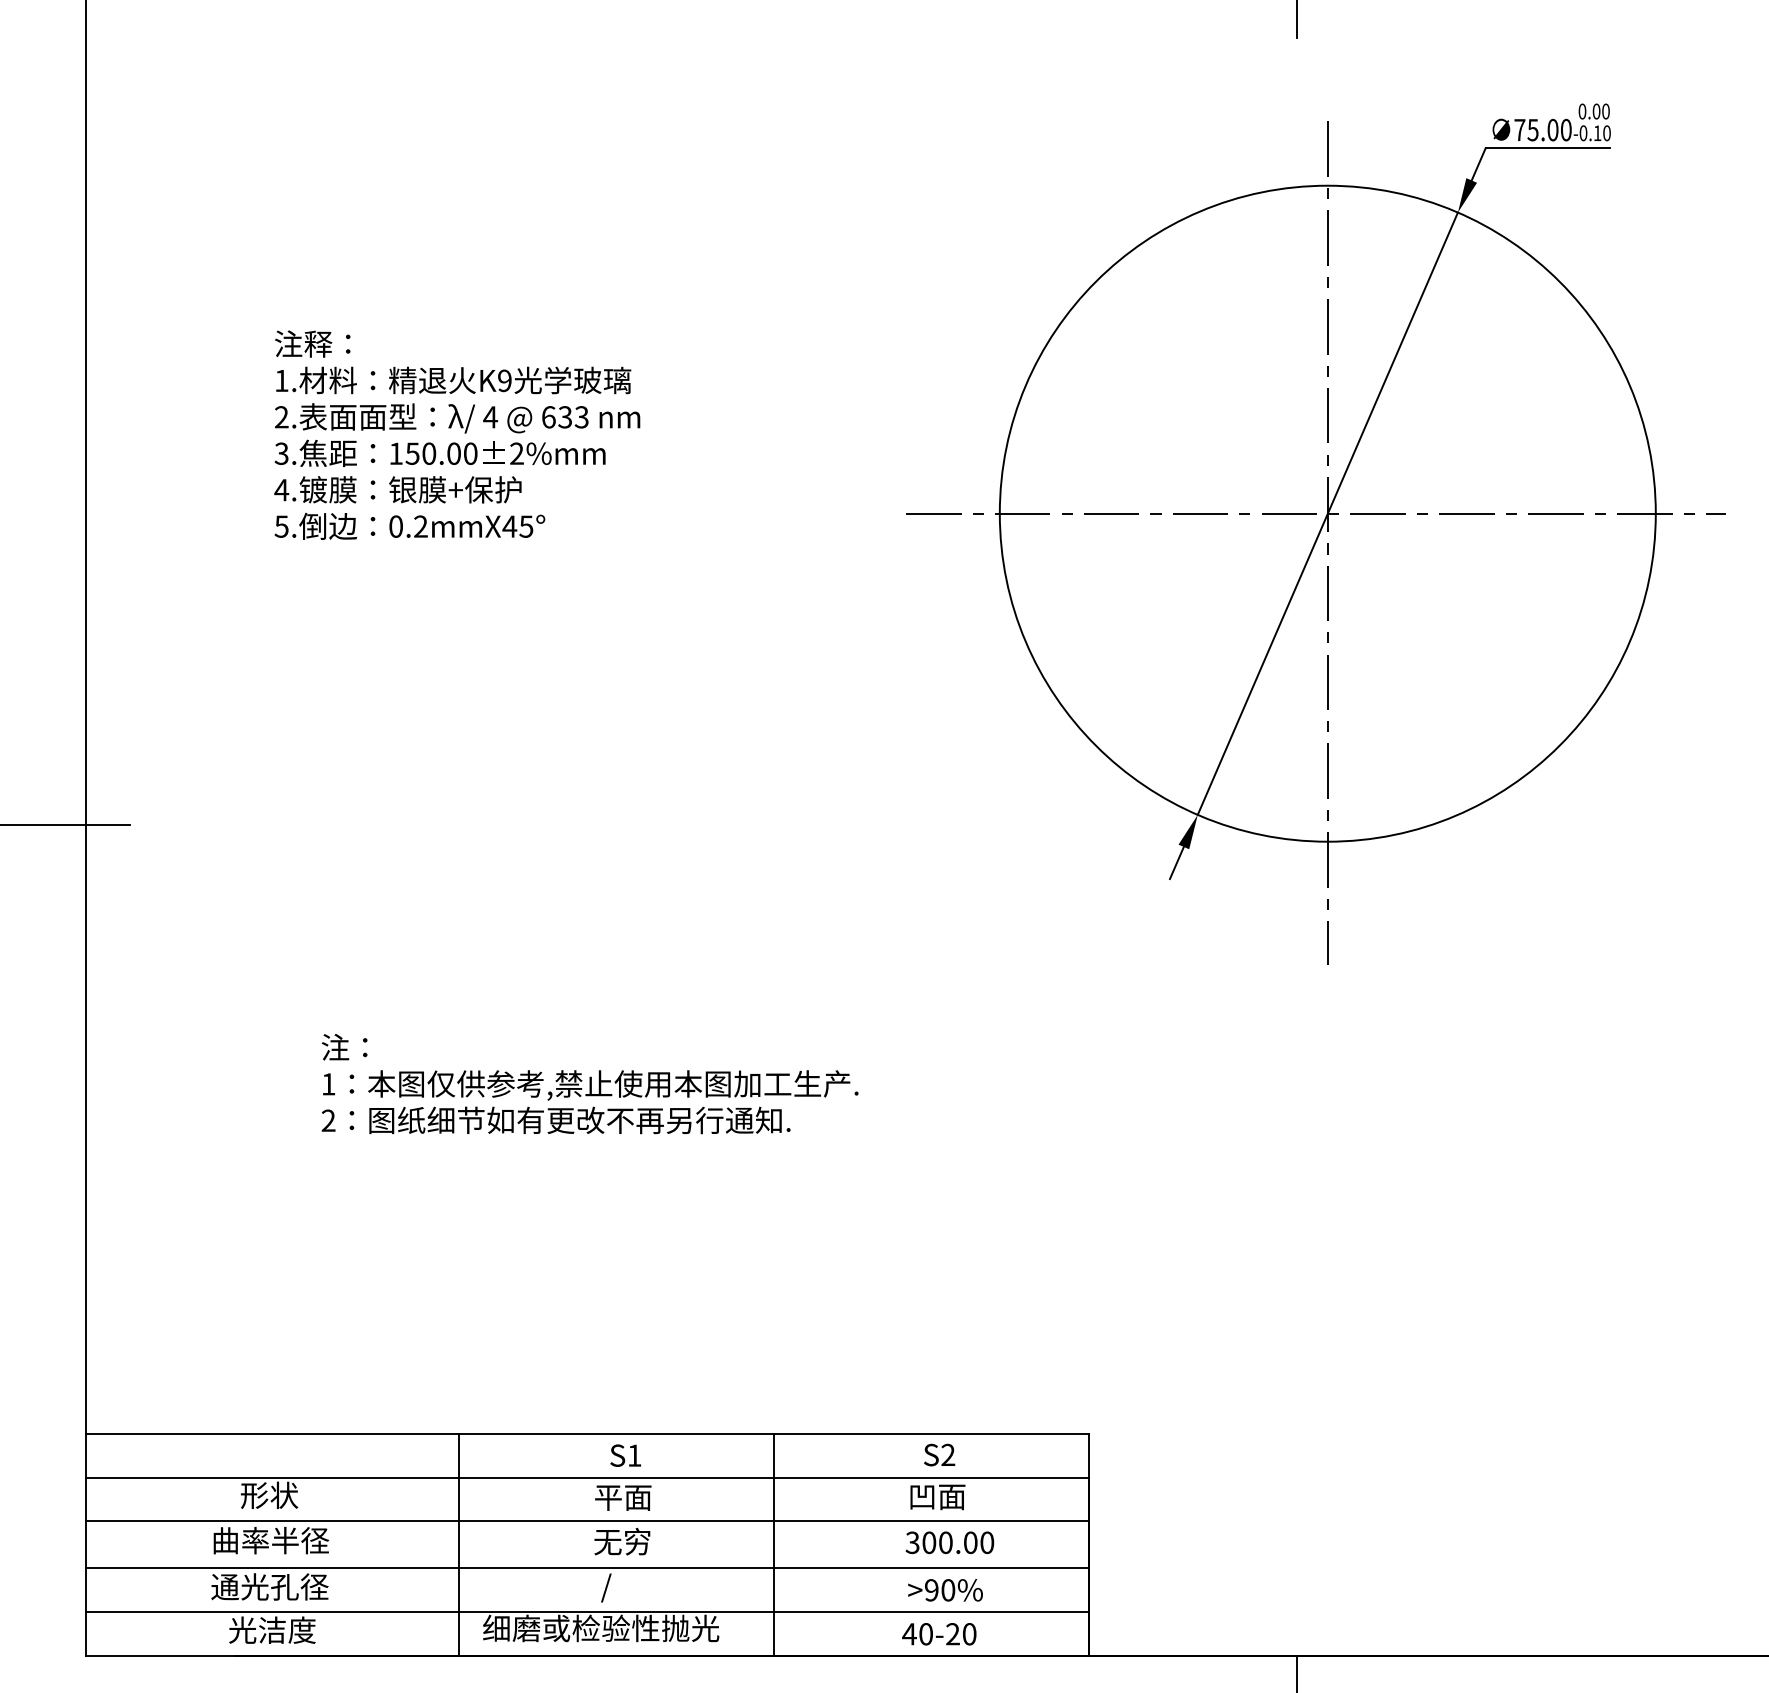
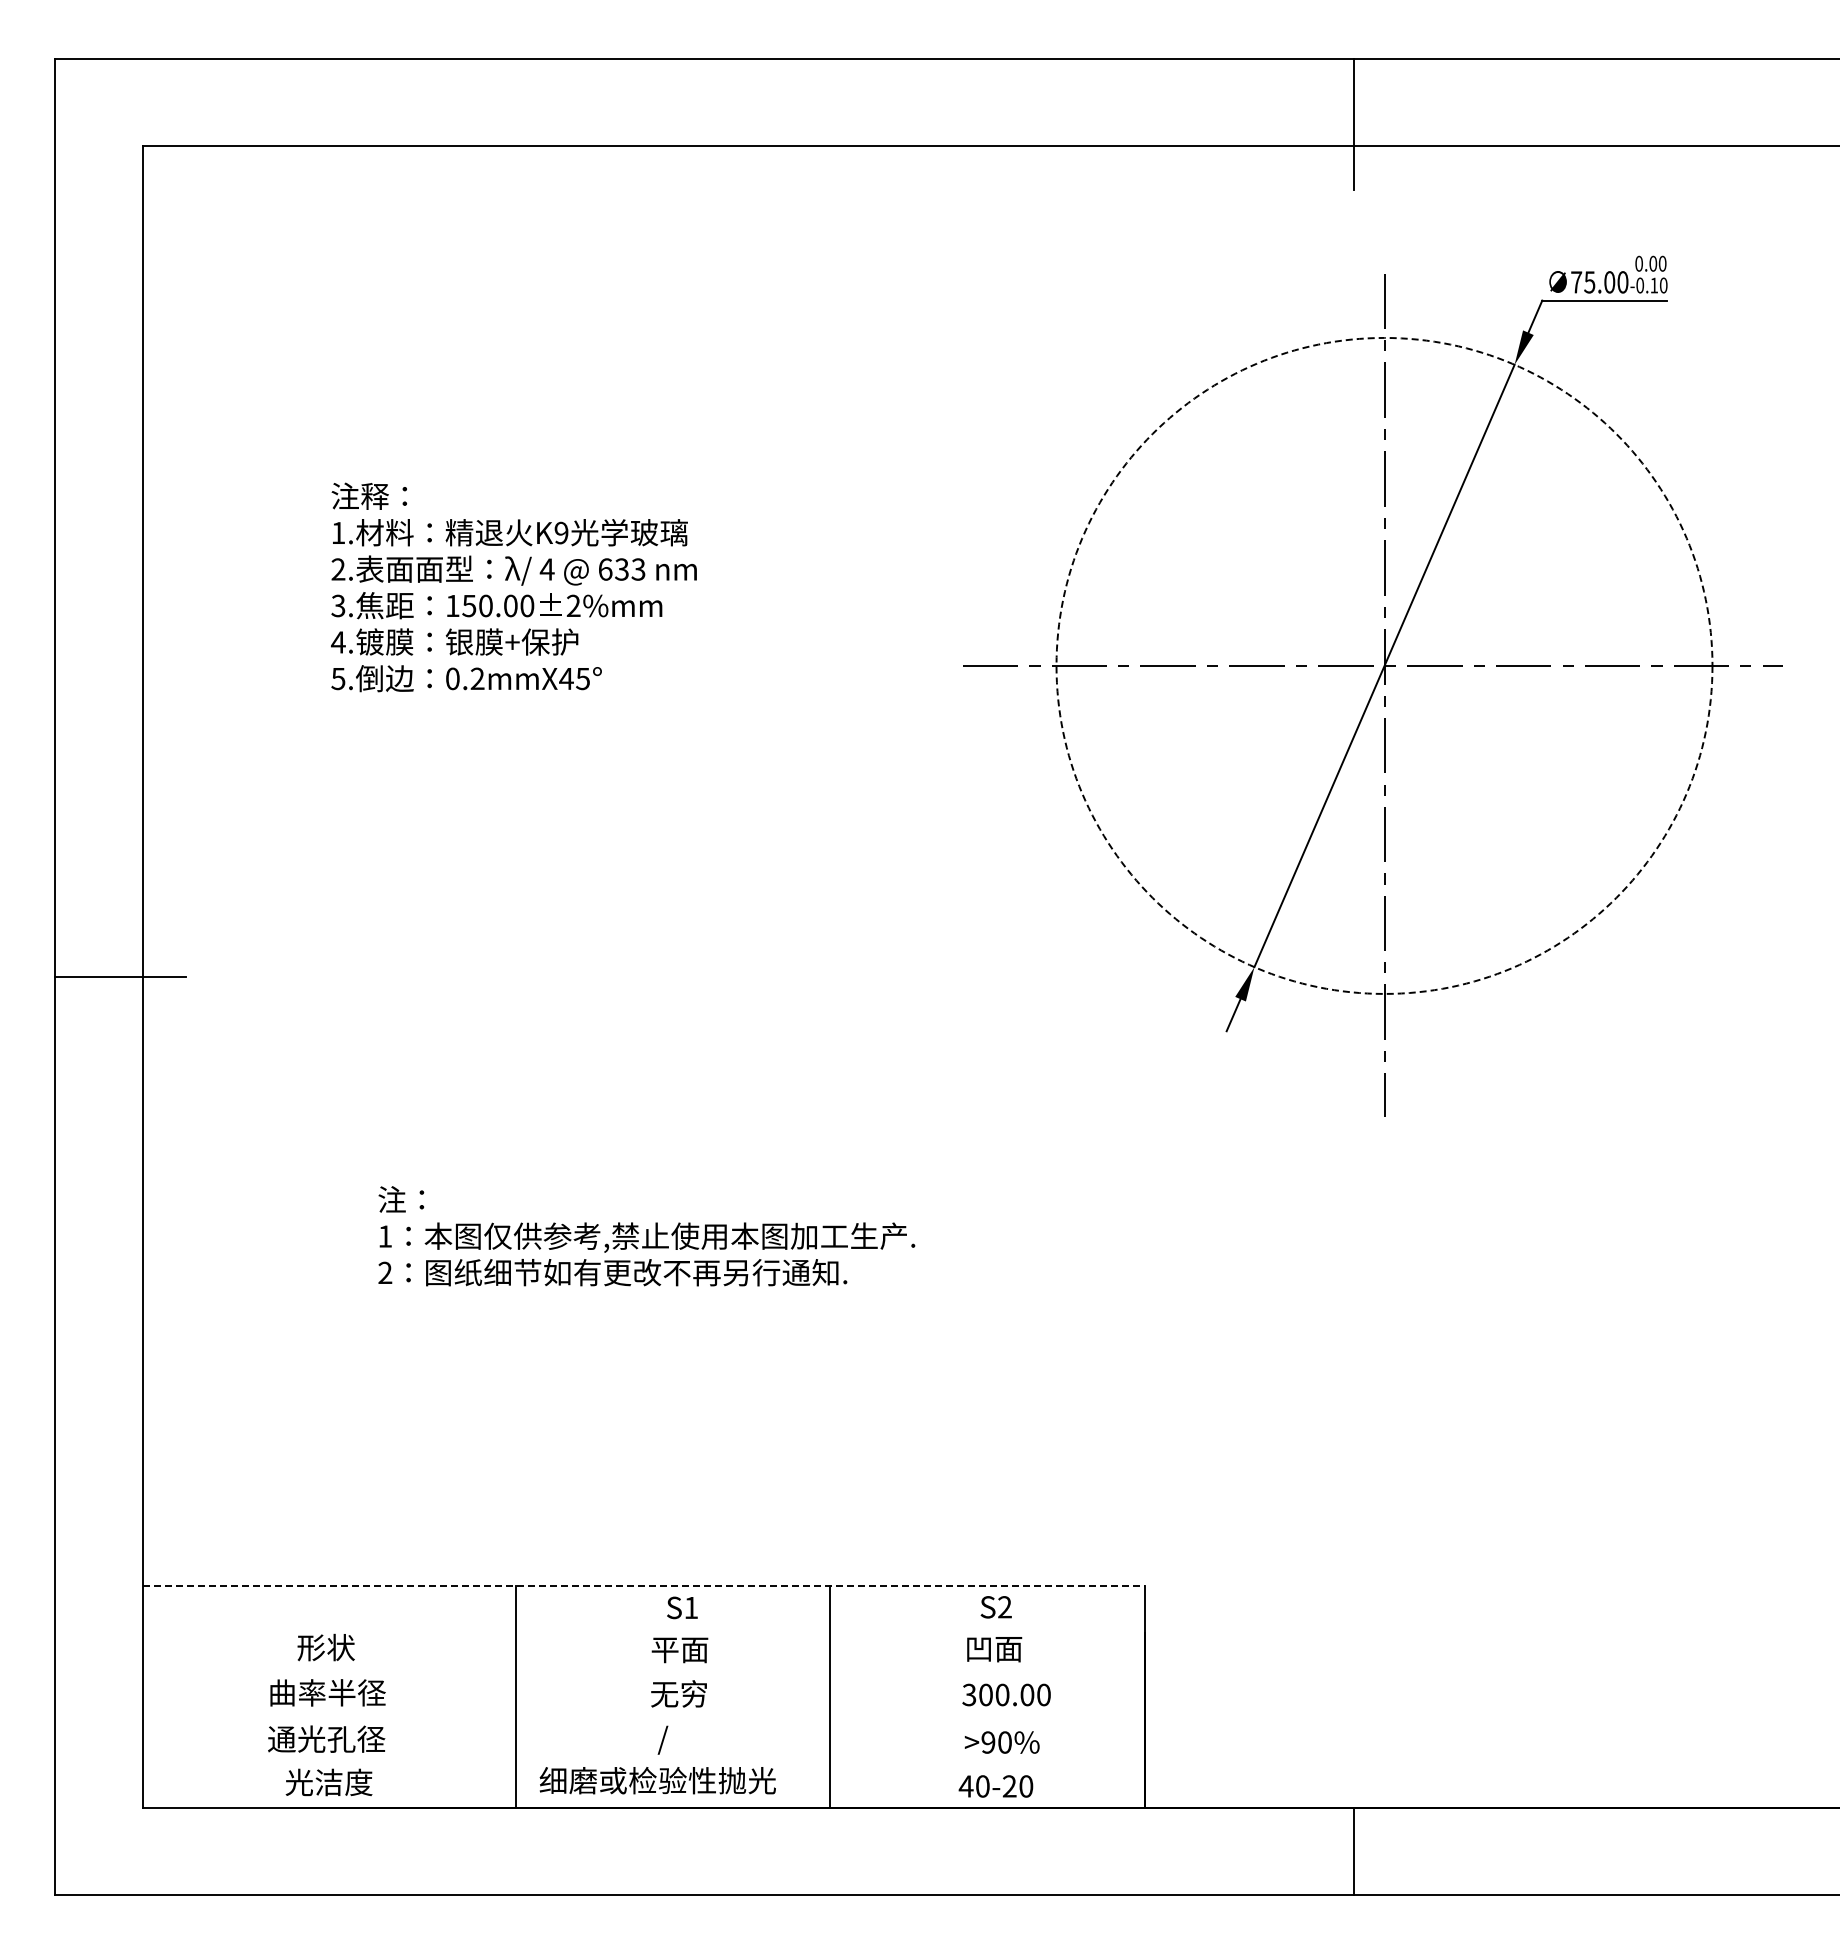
circle: (1327, 513) -> (1384, 665), solid -> dashed
line: (587, 1434) -> (644, 1586), solid -> dashed
line: (586, 1478) -> (643, 1630), removed
line: (586, 1521) -> (643, 1673), removed
line: (586, 1568) -> (643, 1720), removed
line: (586, 1612) -> (643, 1764), removed

